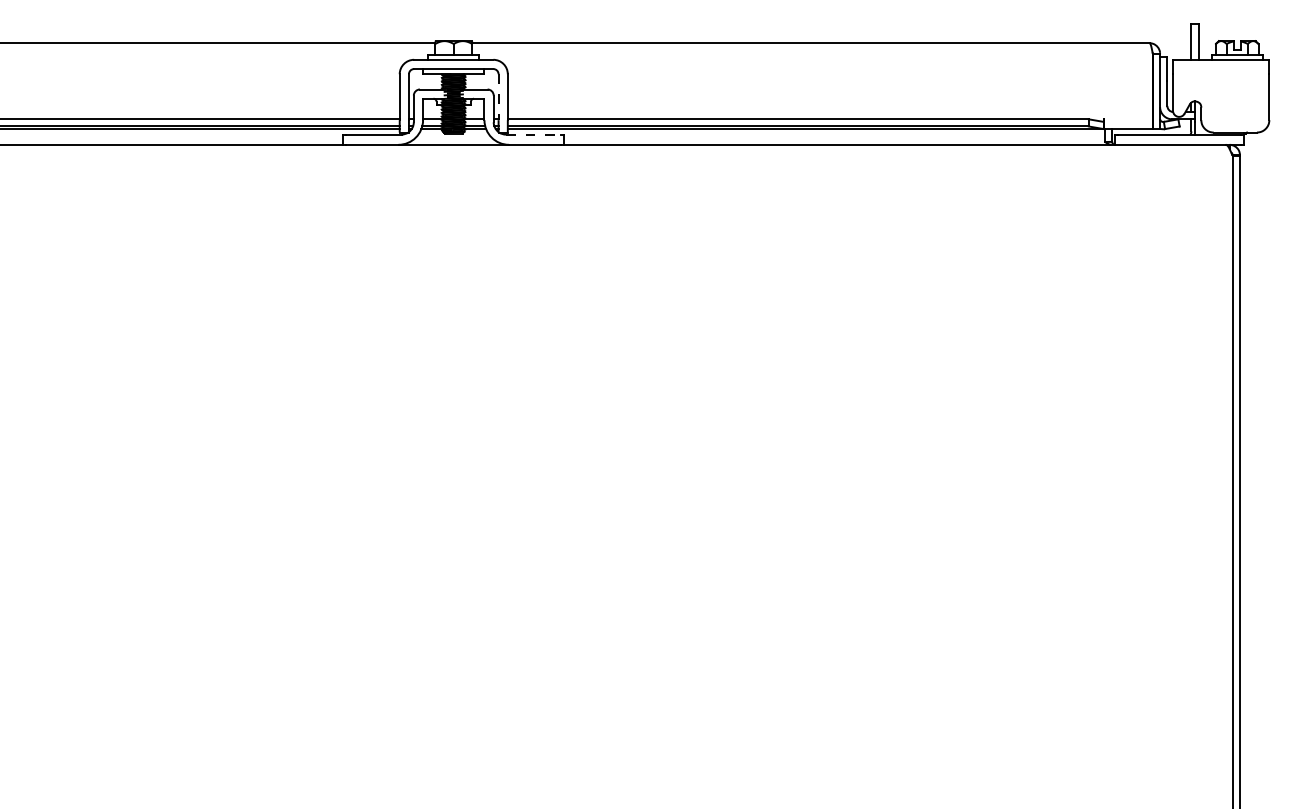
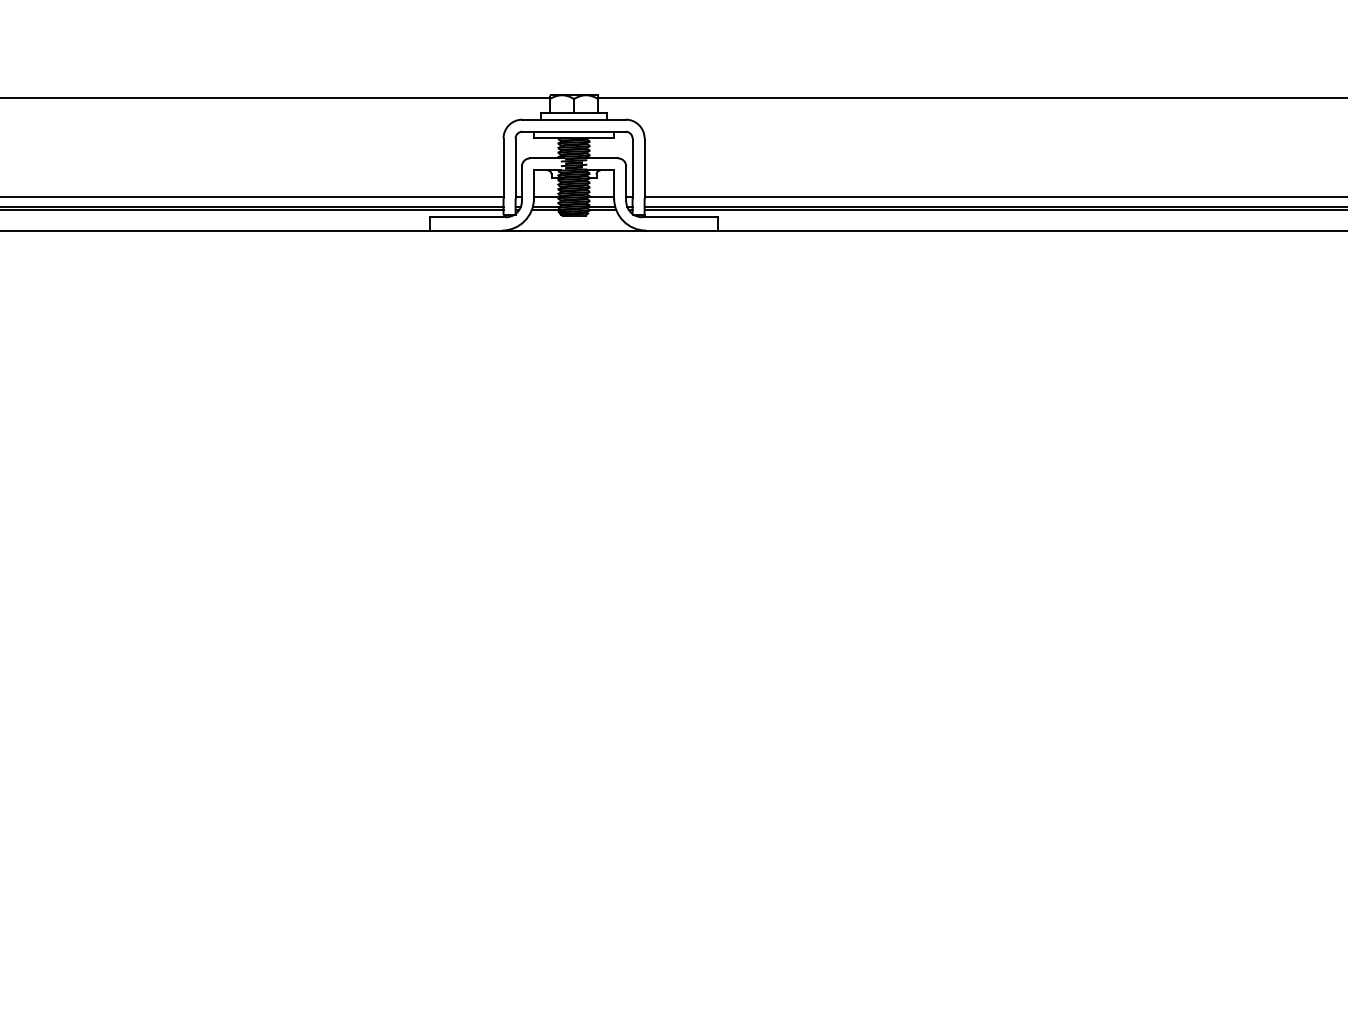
line: (498, 97) -> (632, 168), dashed -> solid
line: (533, 134) -> (678, 217), dashed -> solid

